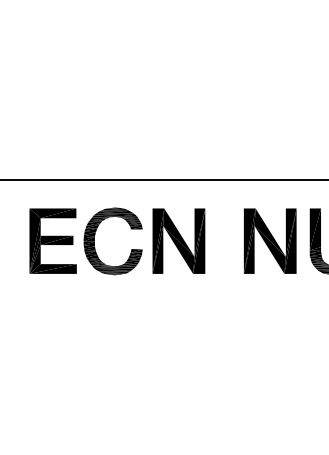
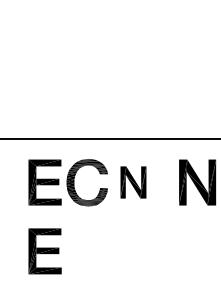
part: (178, 240) -> (133, 182), size x0.7
part: (52, 338) -> (44, 250), added

